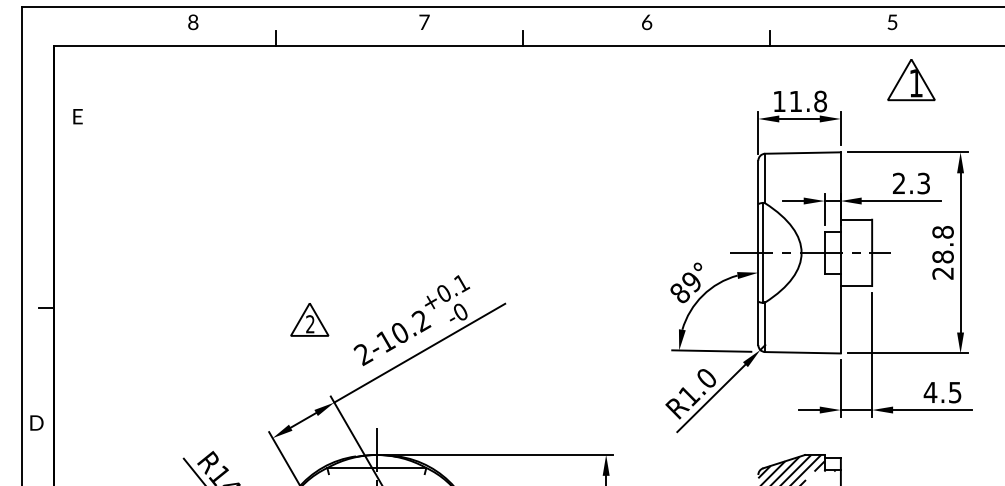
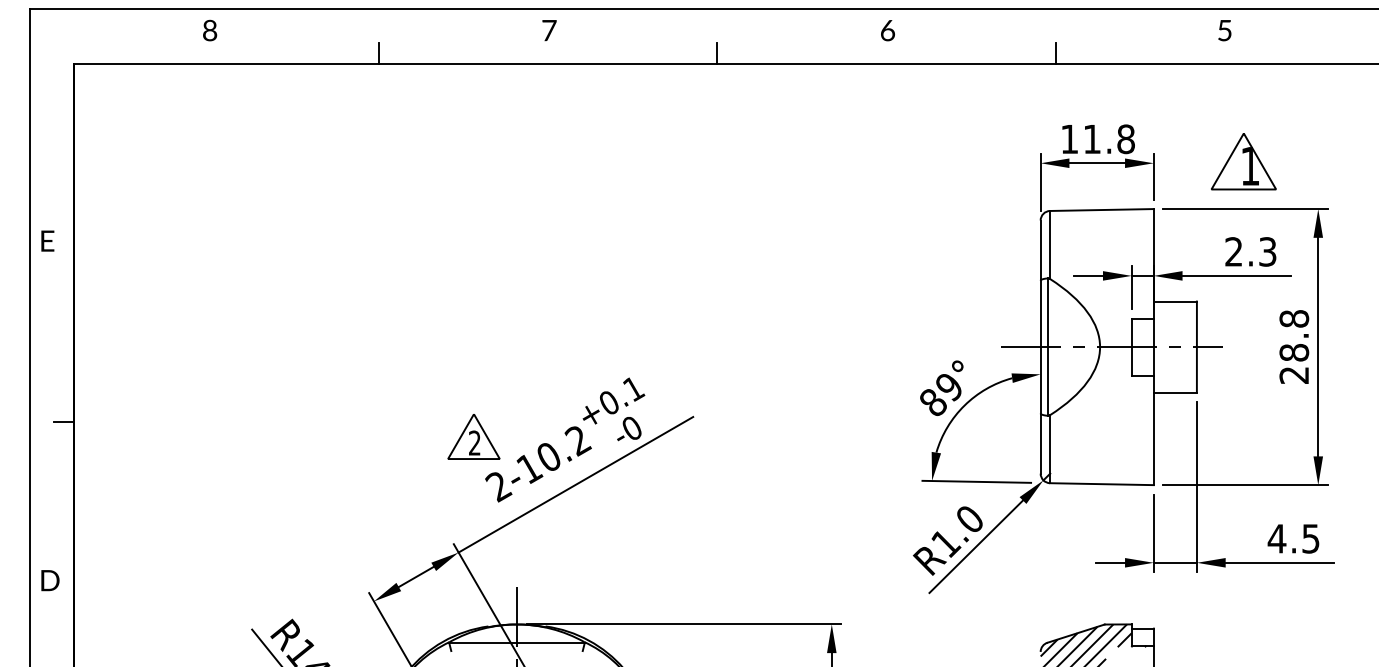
text: (193, 22) -> (210, 30), moved
text: (424, 22) -> (549, 30), moved
part: (911, 79) -> (1243, 161), moved
text: (77, 116) -> (47, 240), moved
part: (309, 319) -> (473, 436), moved

